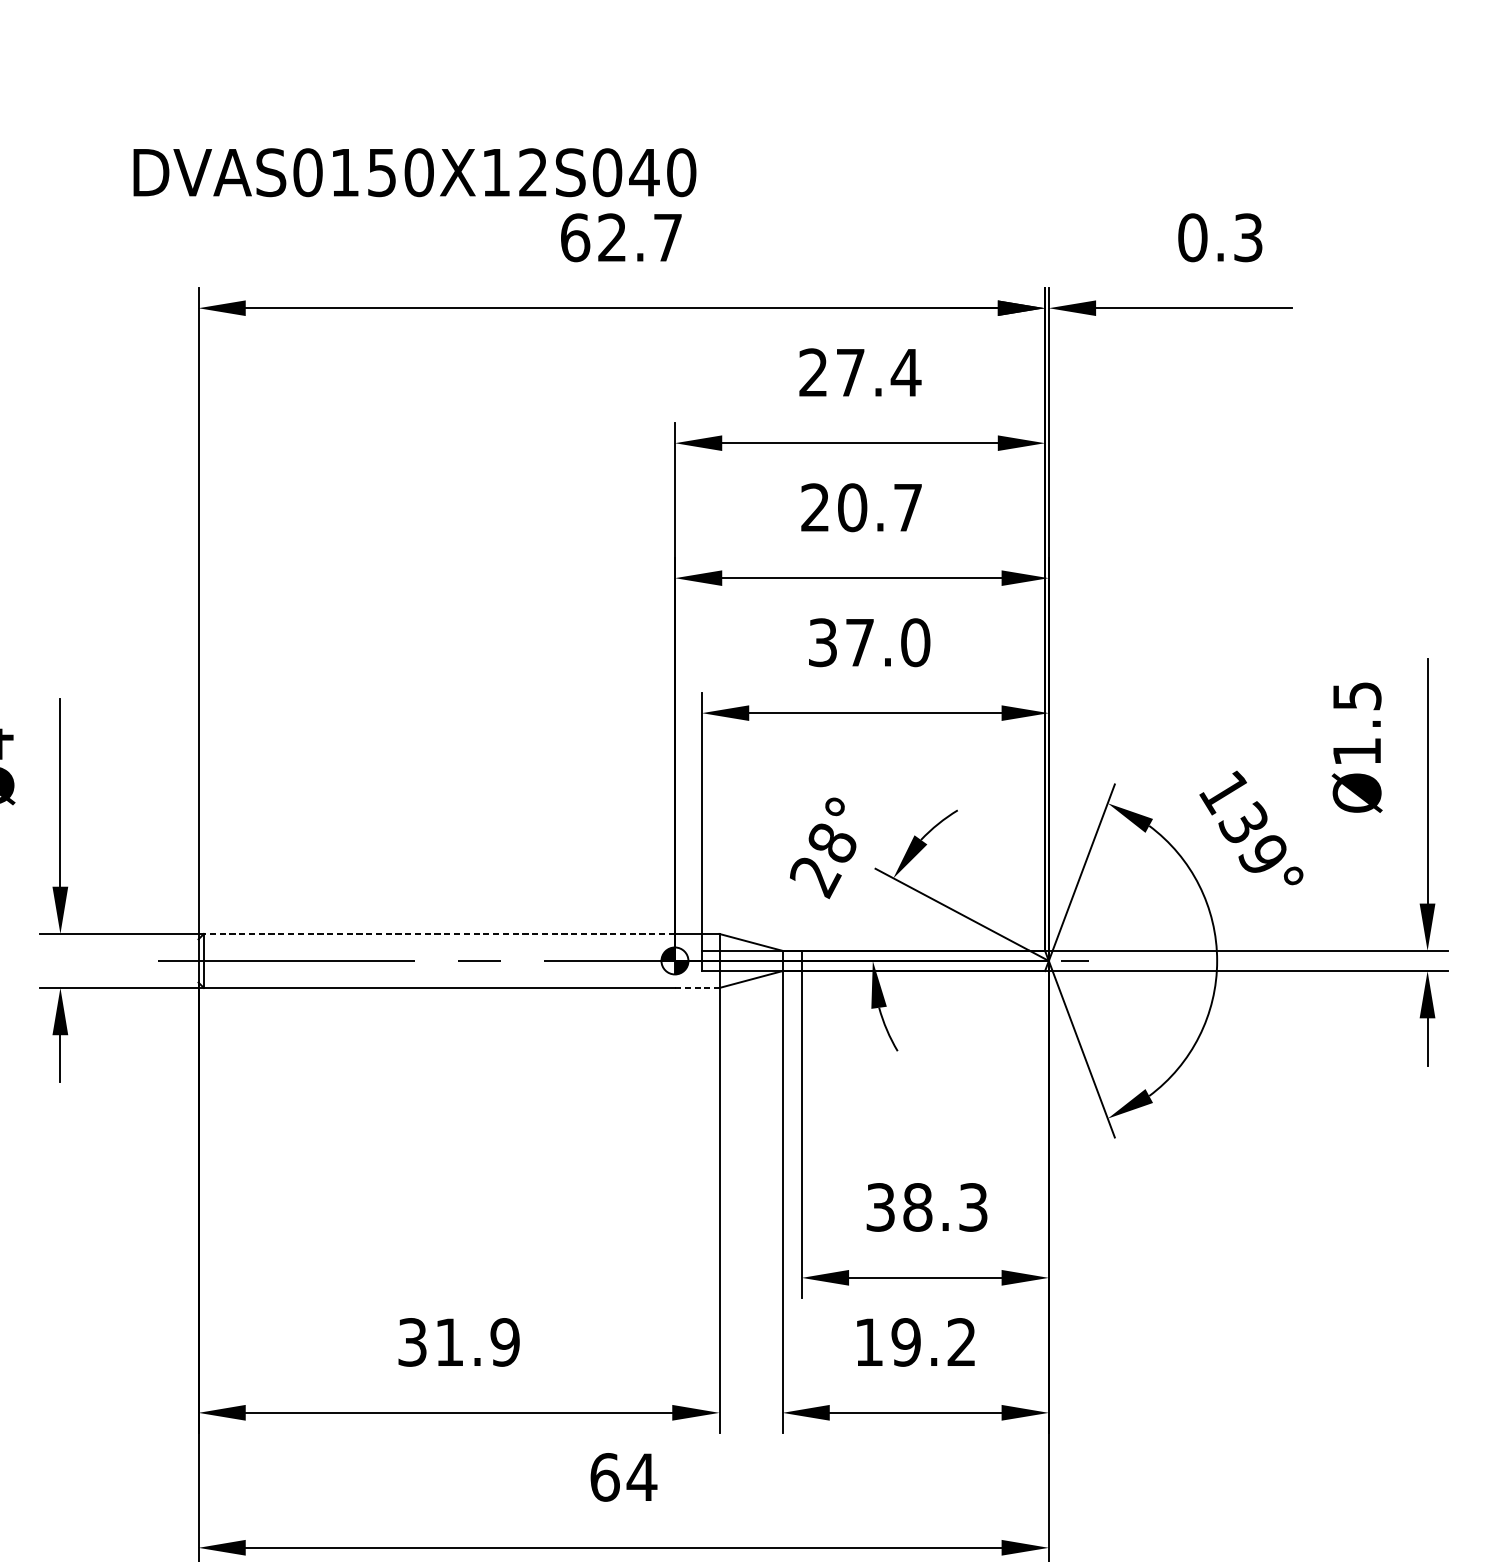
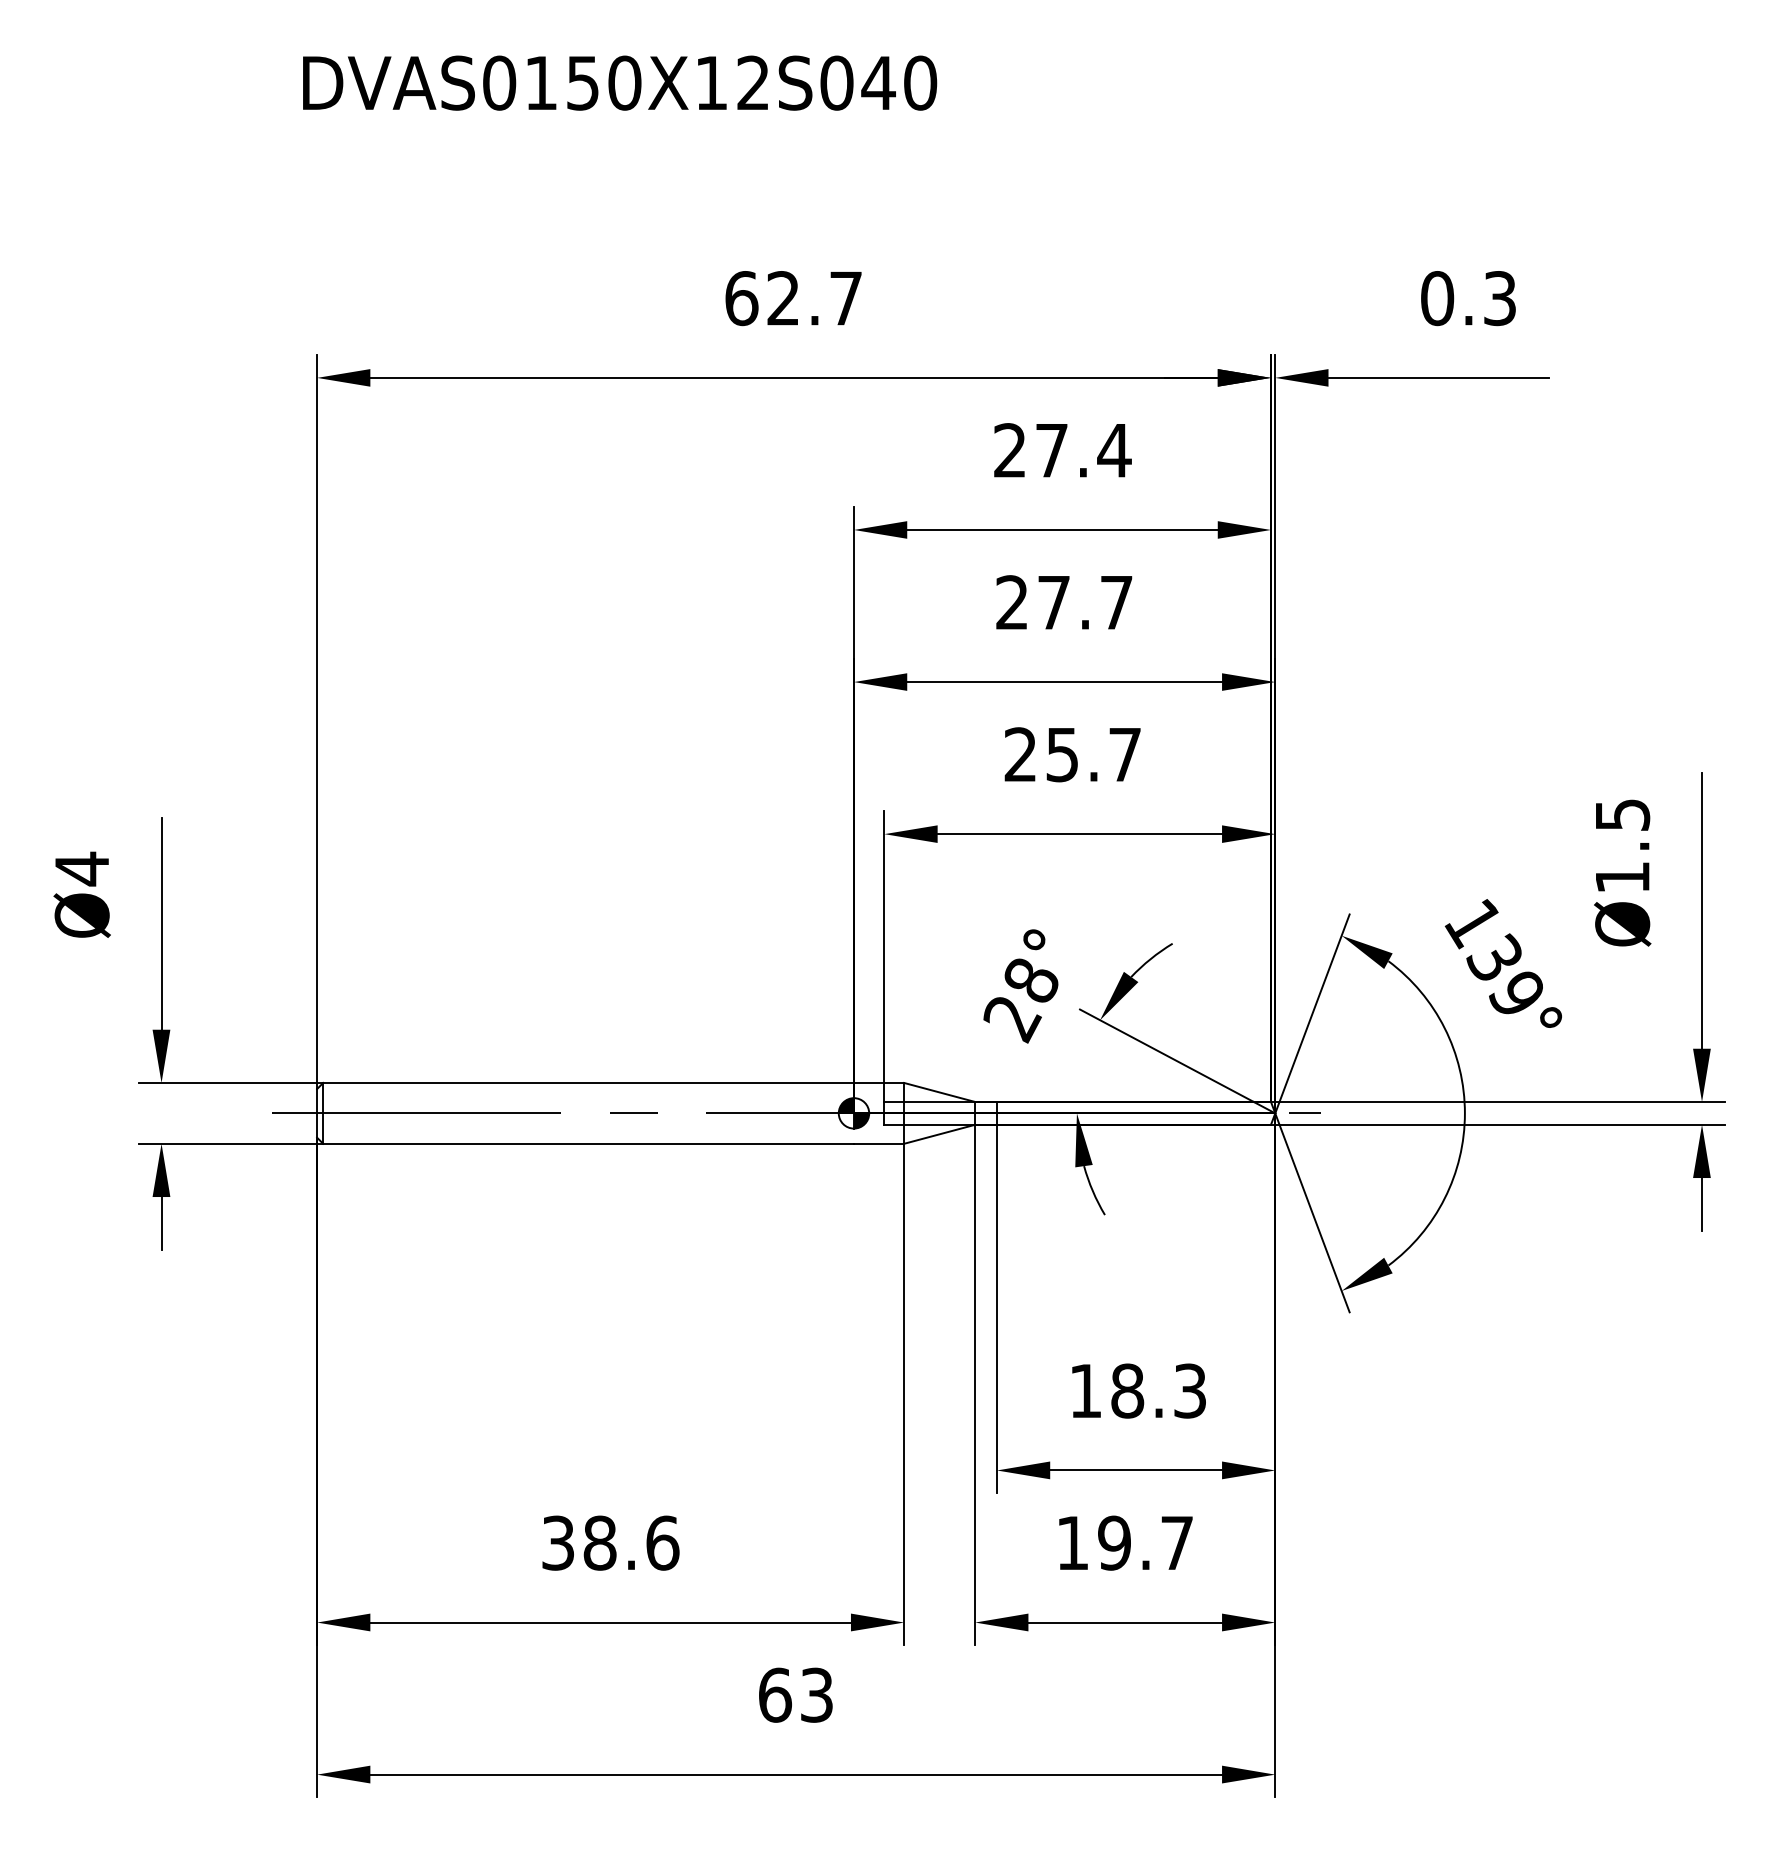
text: (415, 172) -> (620, 82), moved
text: (852, 507) -> (1053, 602), 20.7 -> 27.7
text: (868, 642) -> (1072, 754), 37.0 -> 25.7
line: (439, 933) -> (588, 1082), dashed -> solid
line: (697, 987) -> (879, 1143), dashed -> solid
text: (880, 1206) -> (1085, 1390), 38.3 -> 18.3
text: (477, 1341) -> (631, 1542), 31.9 -> 38.6
text: (961, 1341) -> (1176, 1542), 19.2 -> 19.7
text: (641, 1476) -> (816, 1694), 64 -> 63

